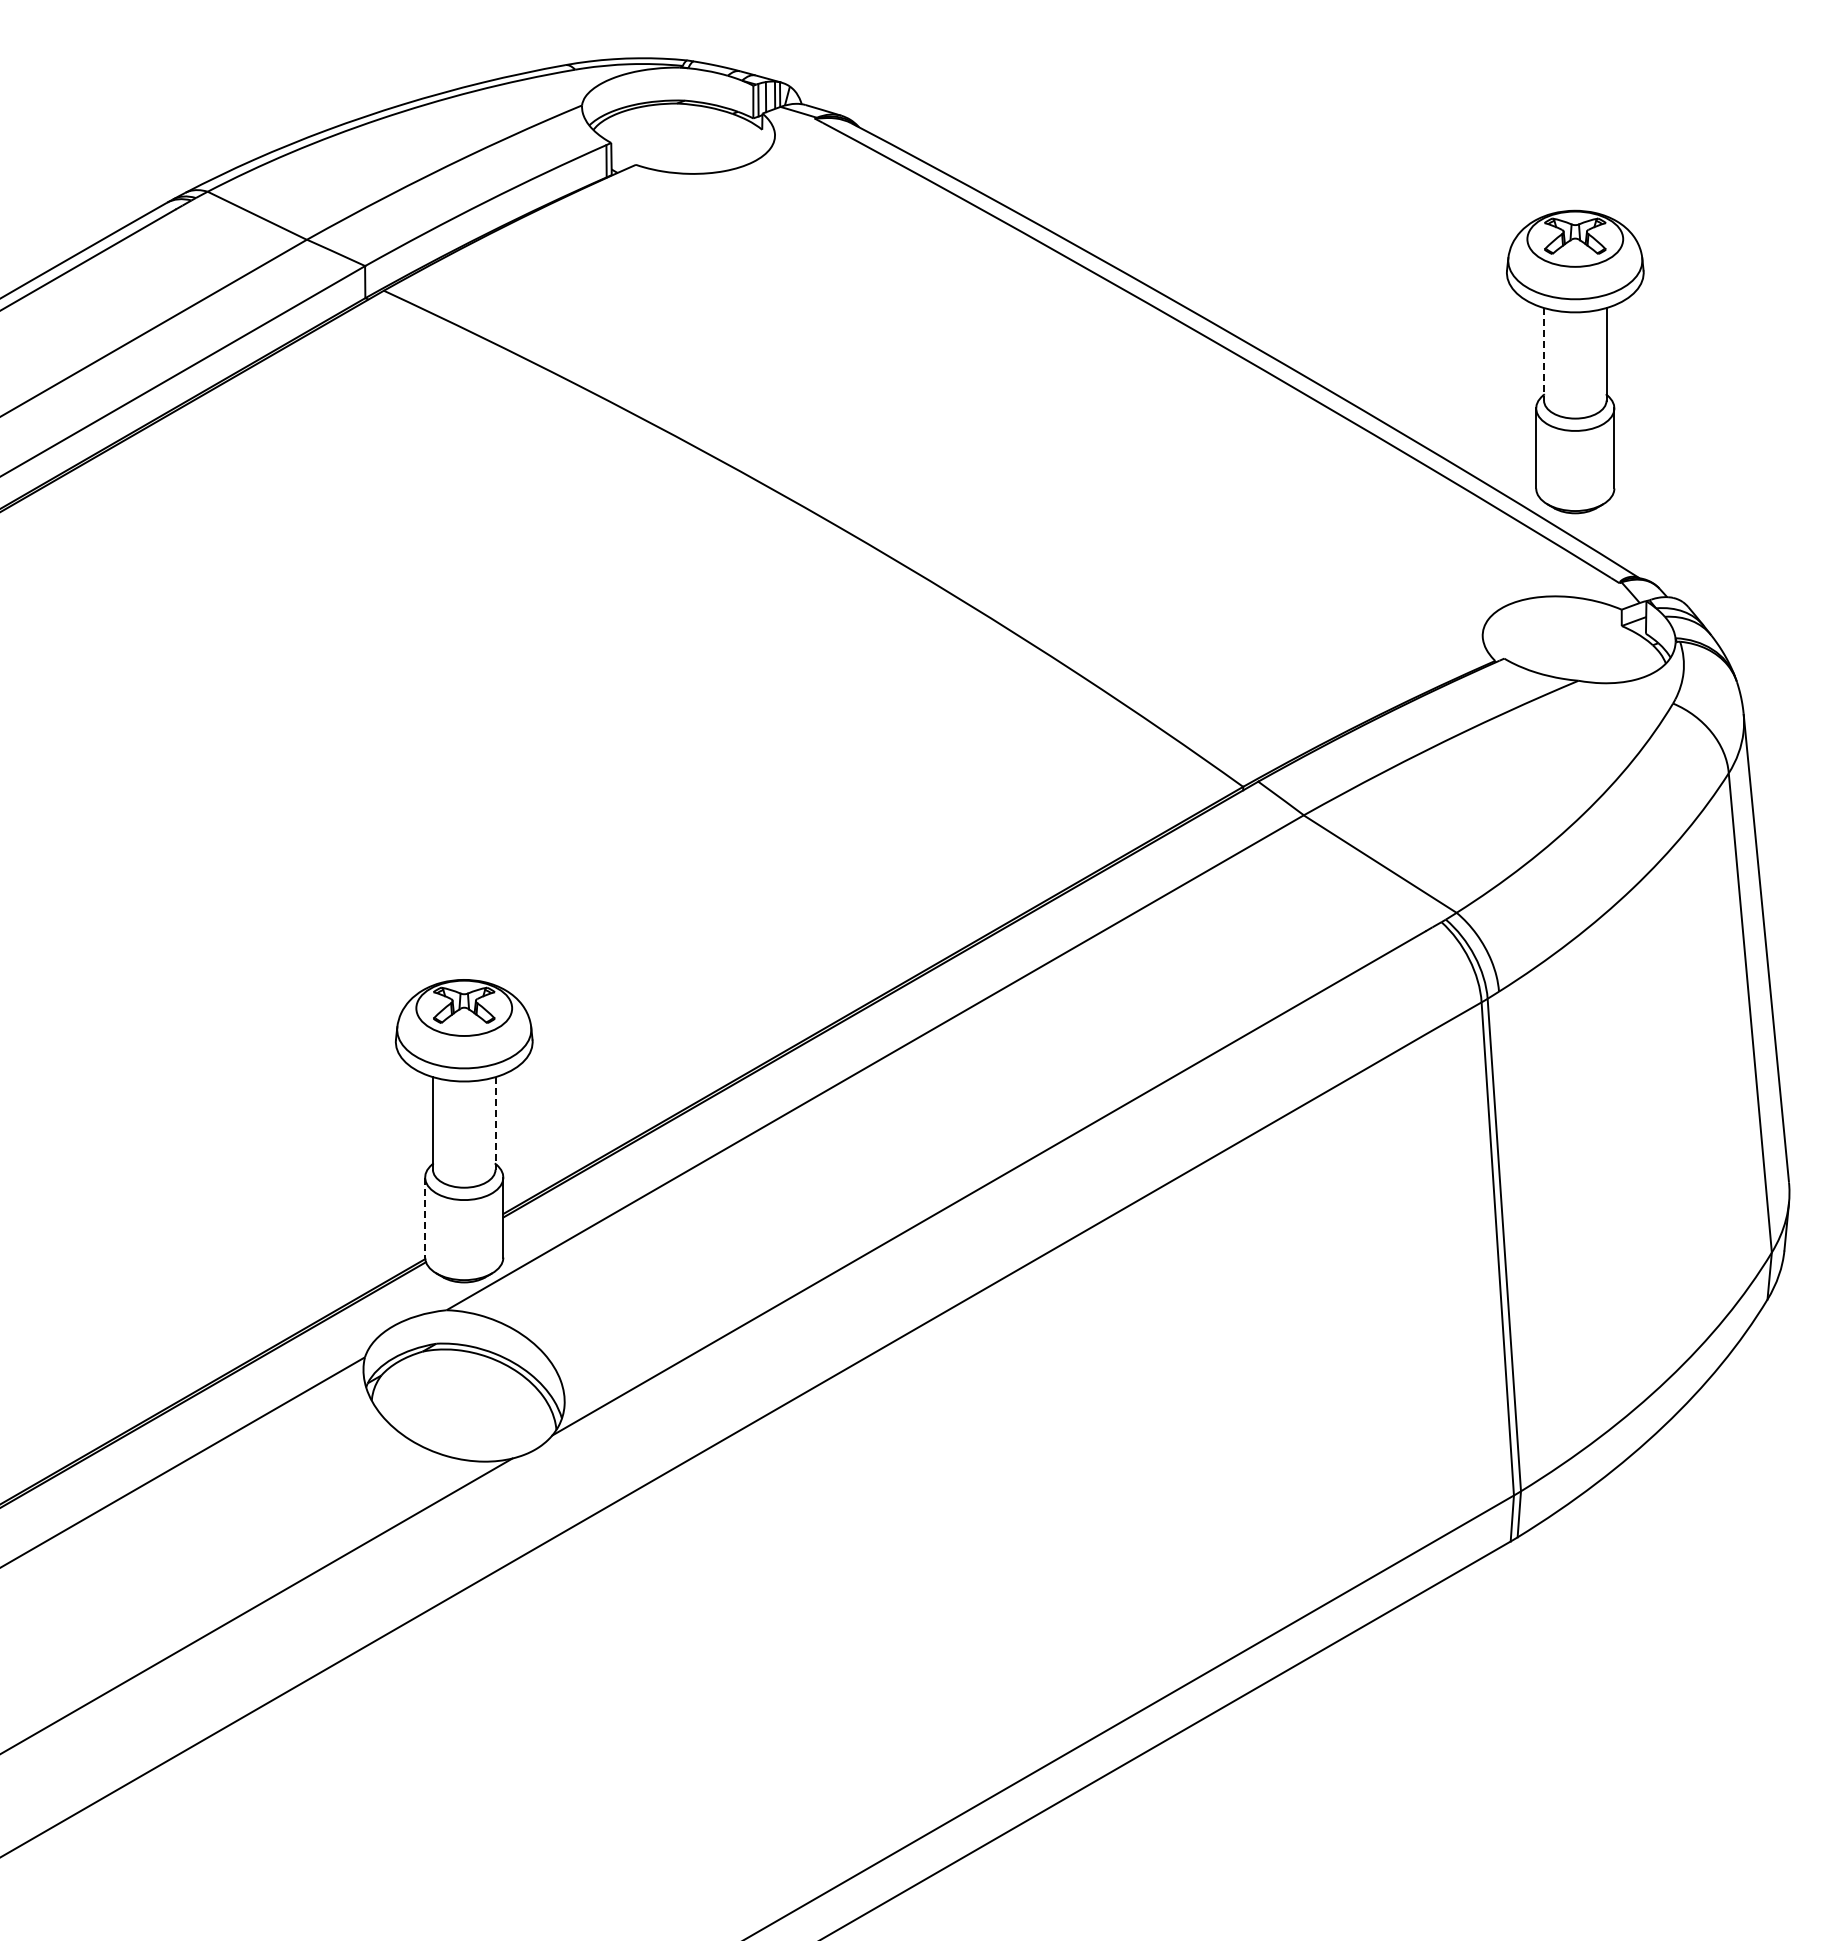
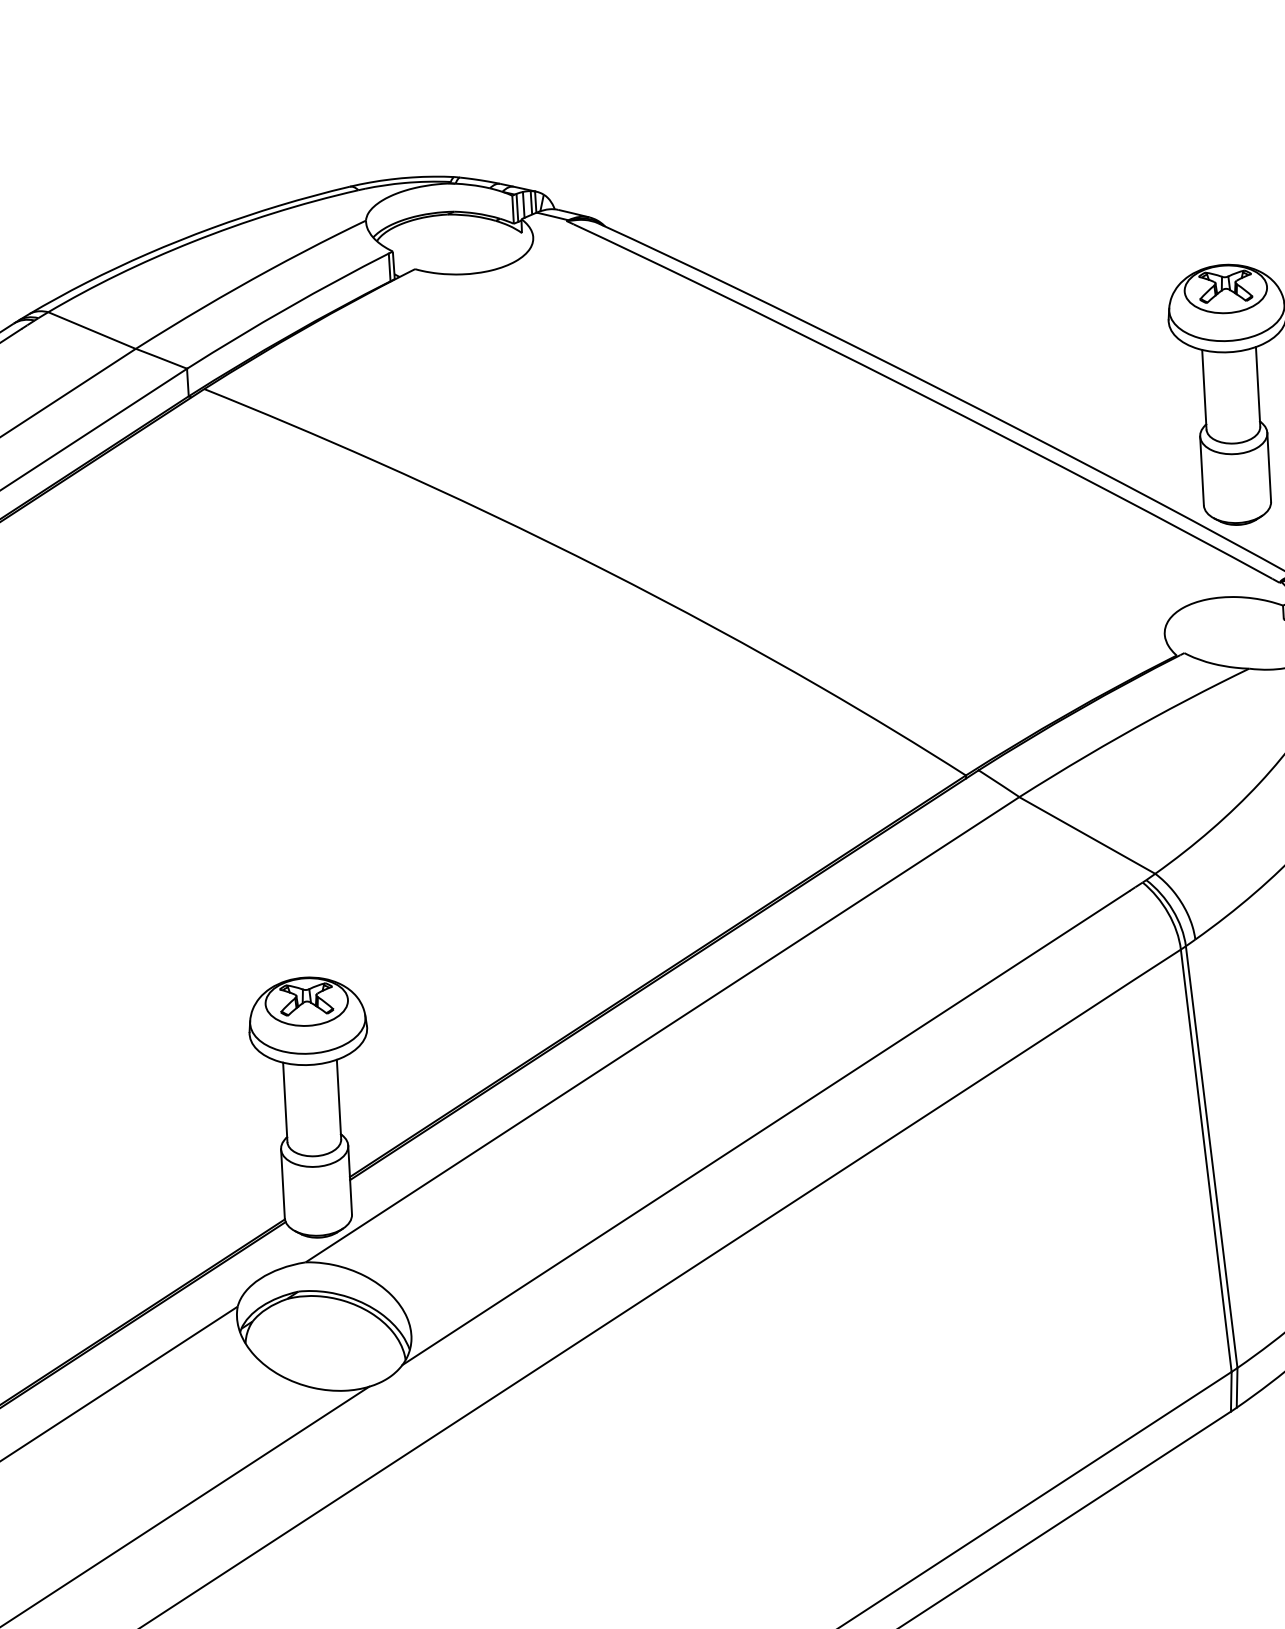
line: (1544, 354) -> (1204, 389), dashed -> solid
line: (495, 1123) -> (339, 1099), dashed -> solid
line: (425, 1218) -> (283, 1184), dashed -> solid

